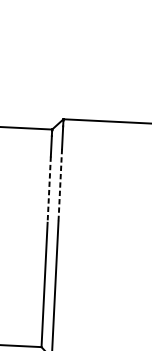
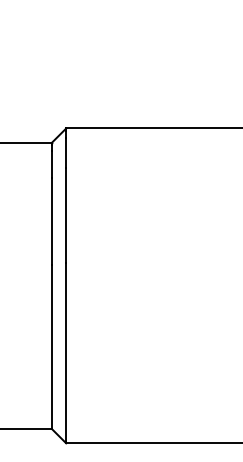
line: (60, 185) -> (66, 215), dashed -> solid
line: (49, 189) -> (52, 221), dashed -> solid

